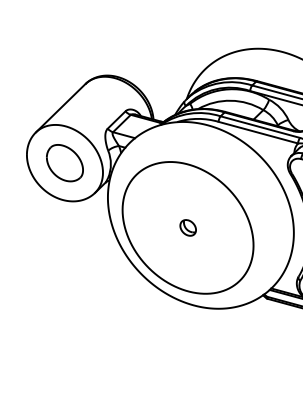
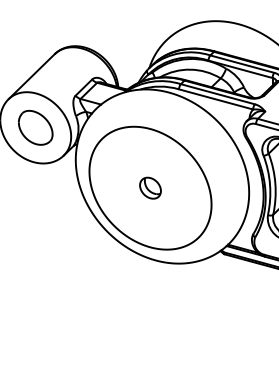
part: (188, 227) -> (150, 187), size x1.43

